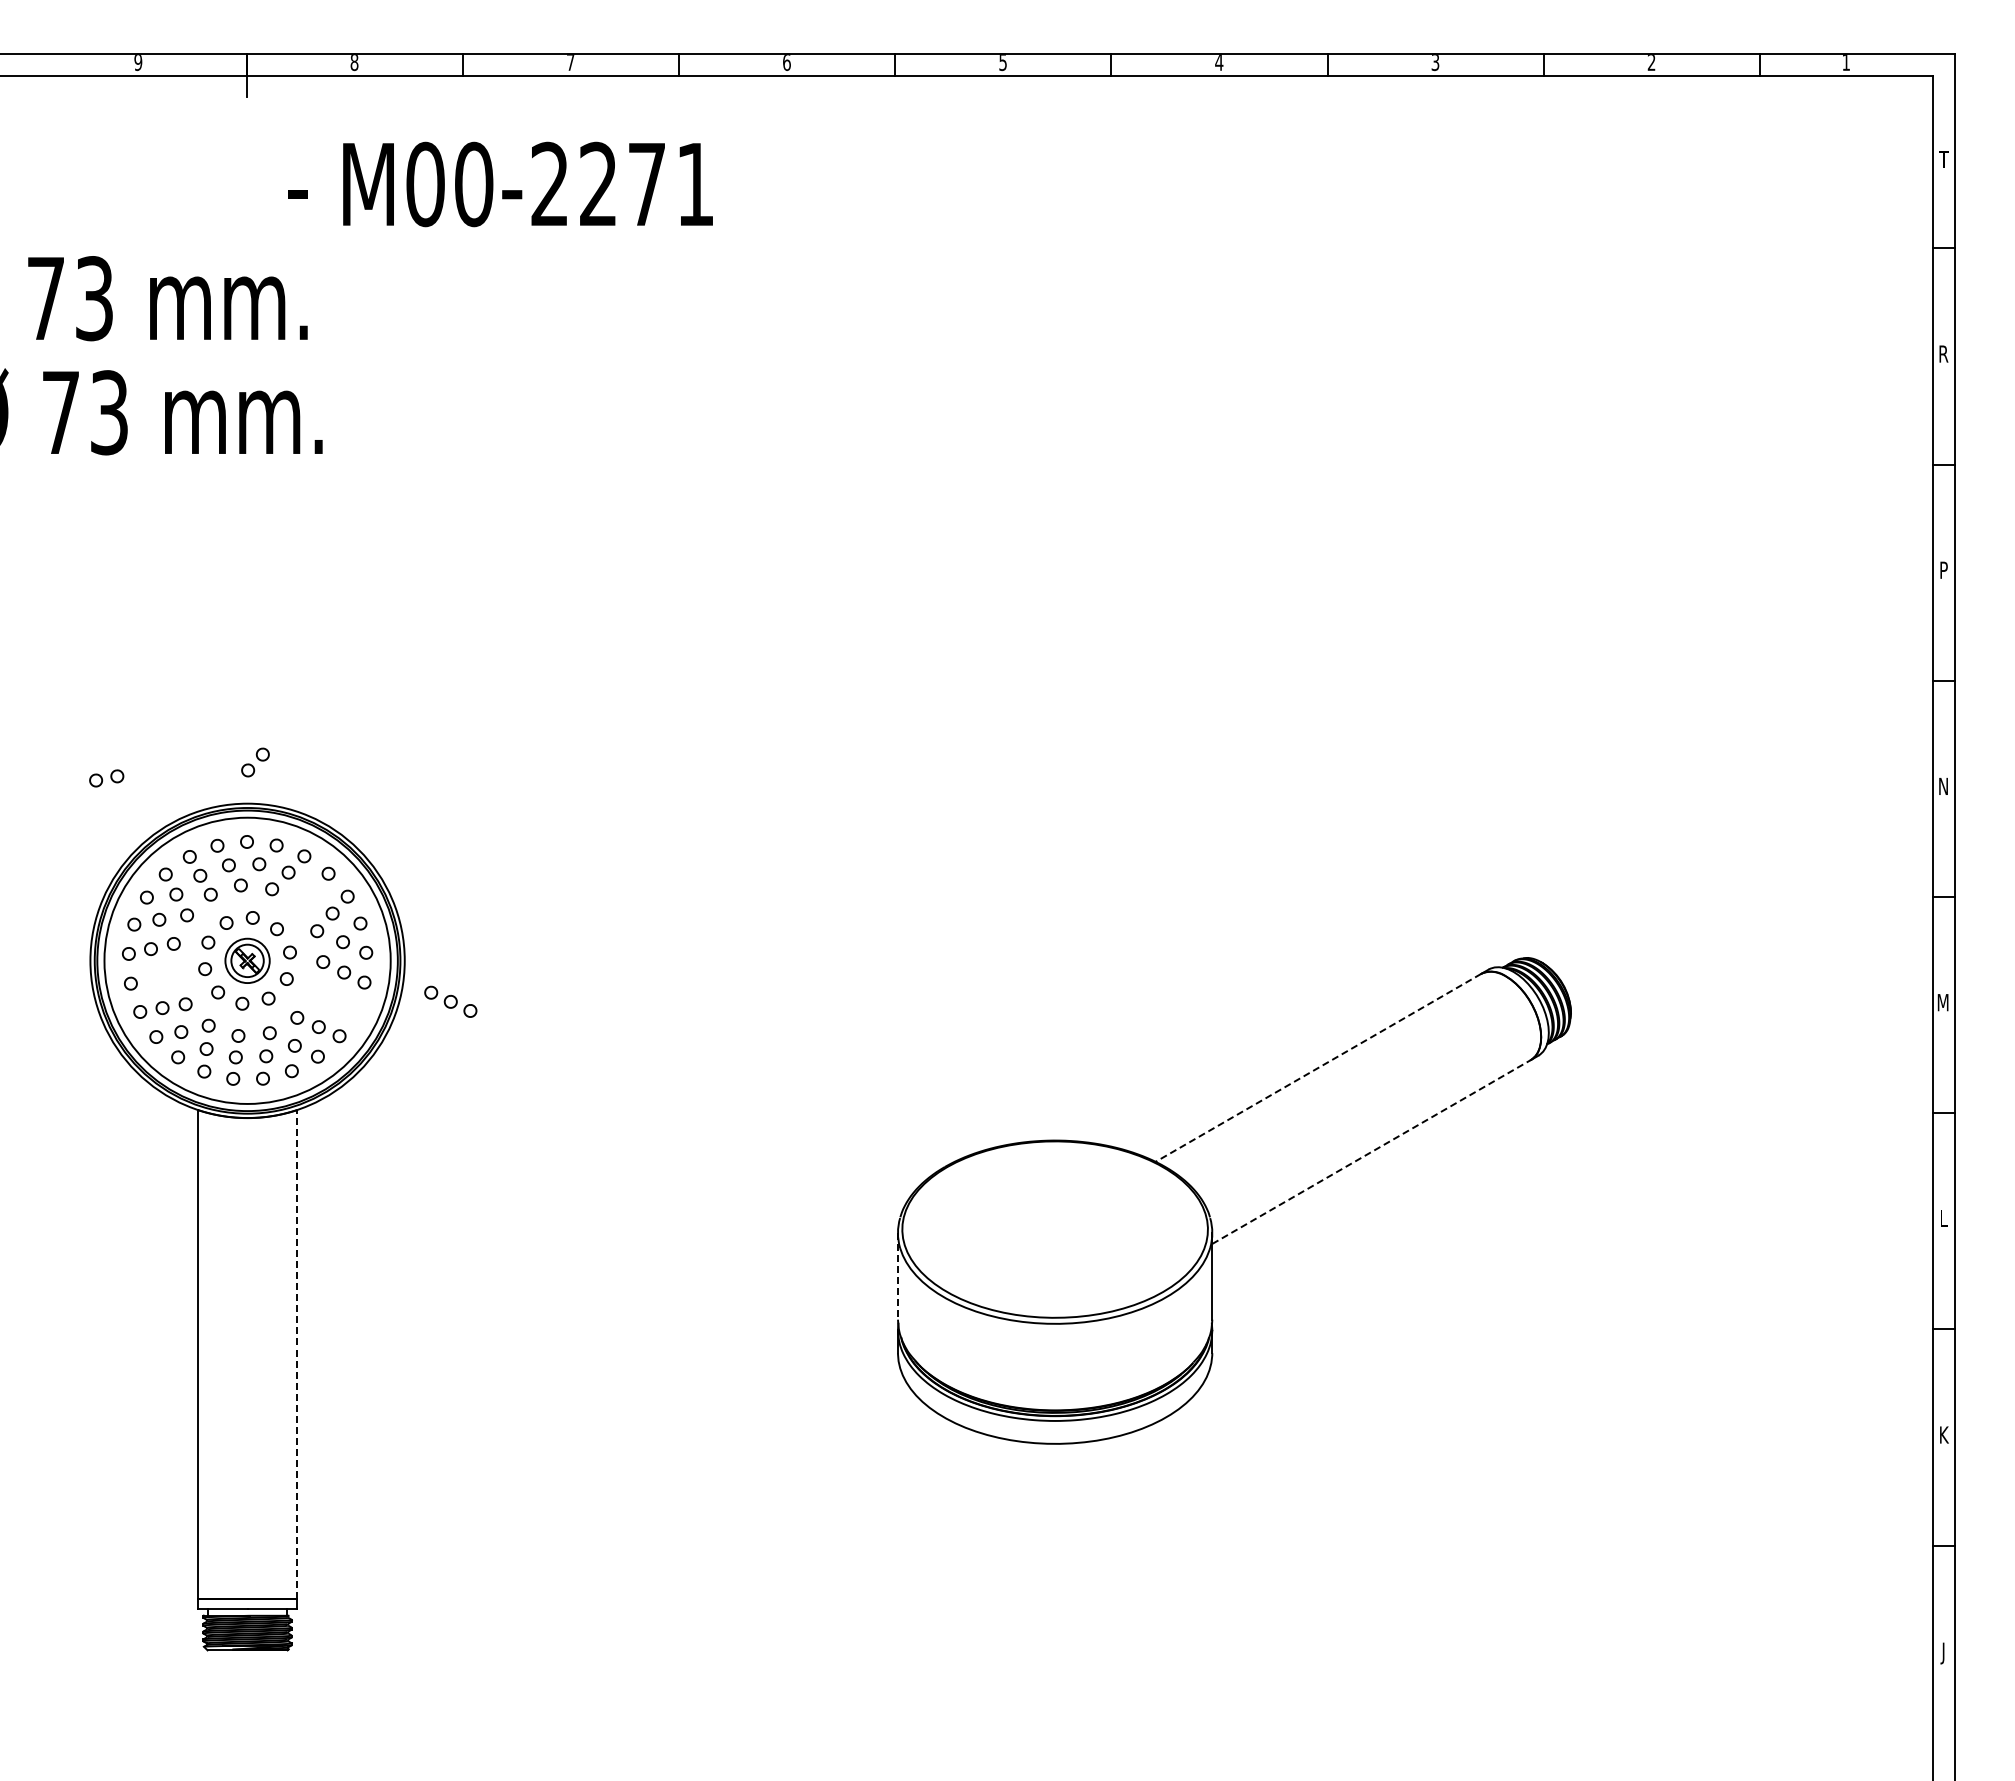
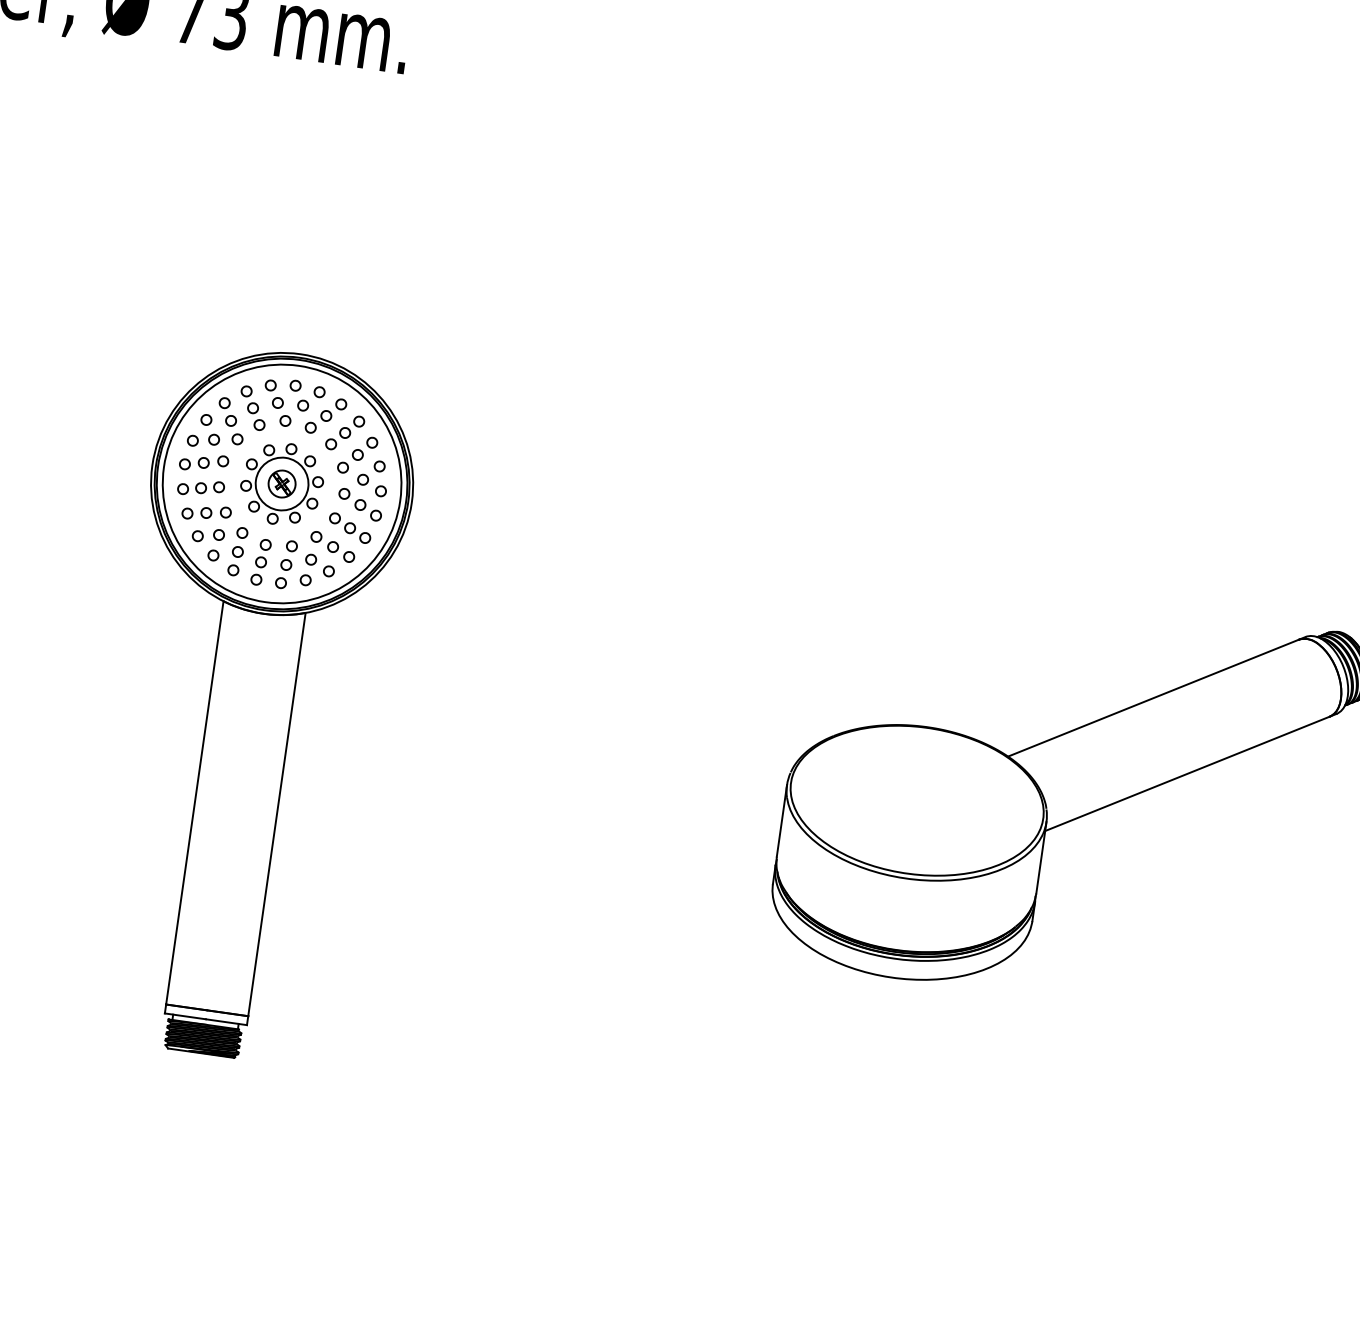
part: (255, 762) -> (338, 438), moved
part: (106, 778) -> (209, 487), moved
circle: (247, 960) -> (282, 483), size x1.43
part: (450, 1001) -> (349, 527), moved
line: (1318, 1067) -> (1153, 697), dashed -> solid
line: (1371, 1152) -> (1187, 774), dashed -> solid
line: (897, 1276) -> (781, 820), dashed -> solid
line: (297, 1353) -> (277, 813), dashed -> solid

